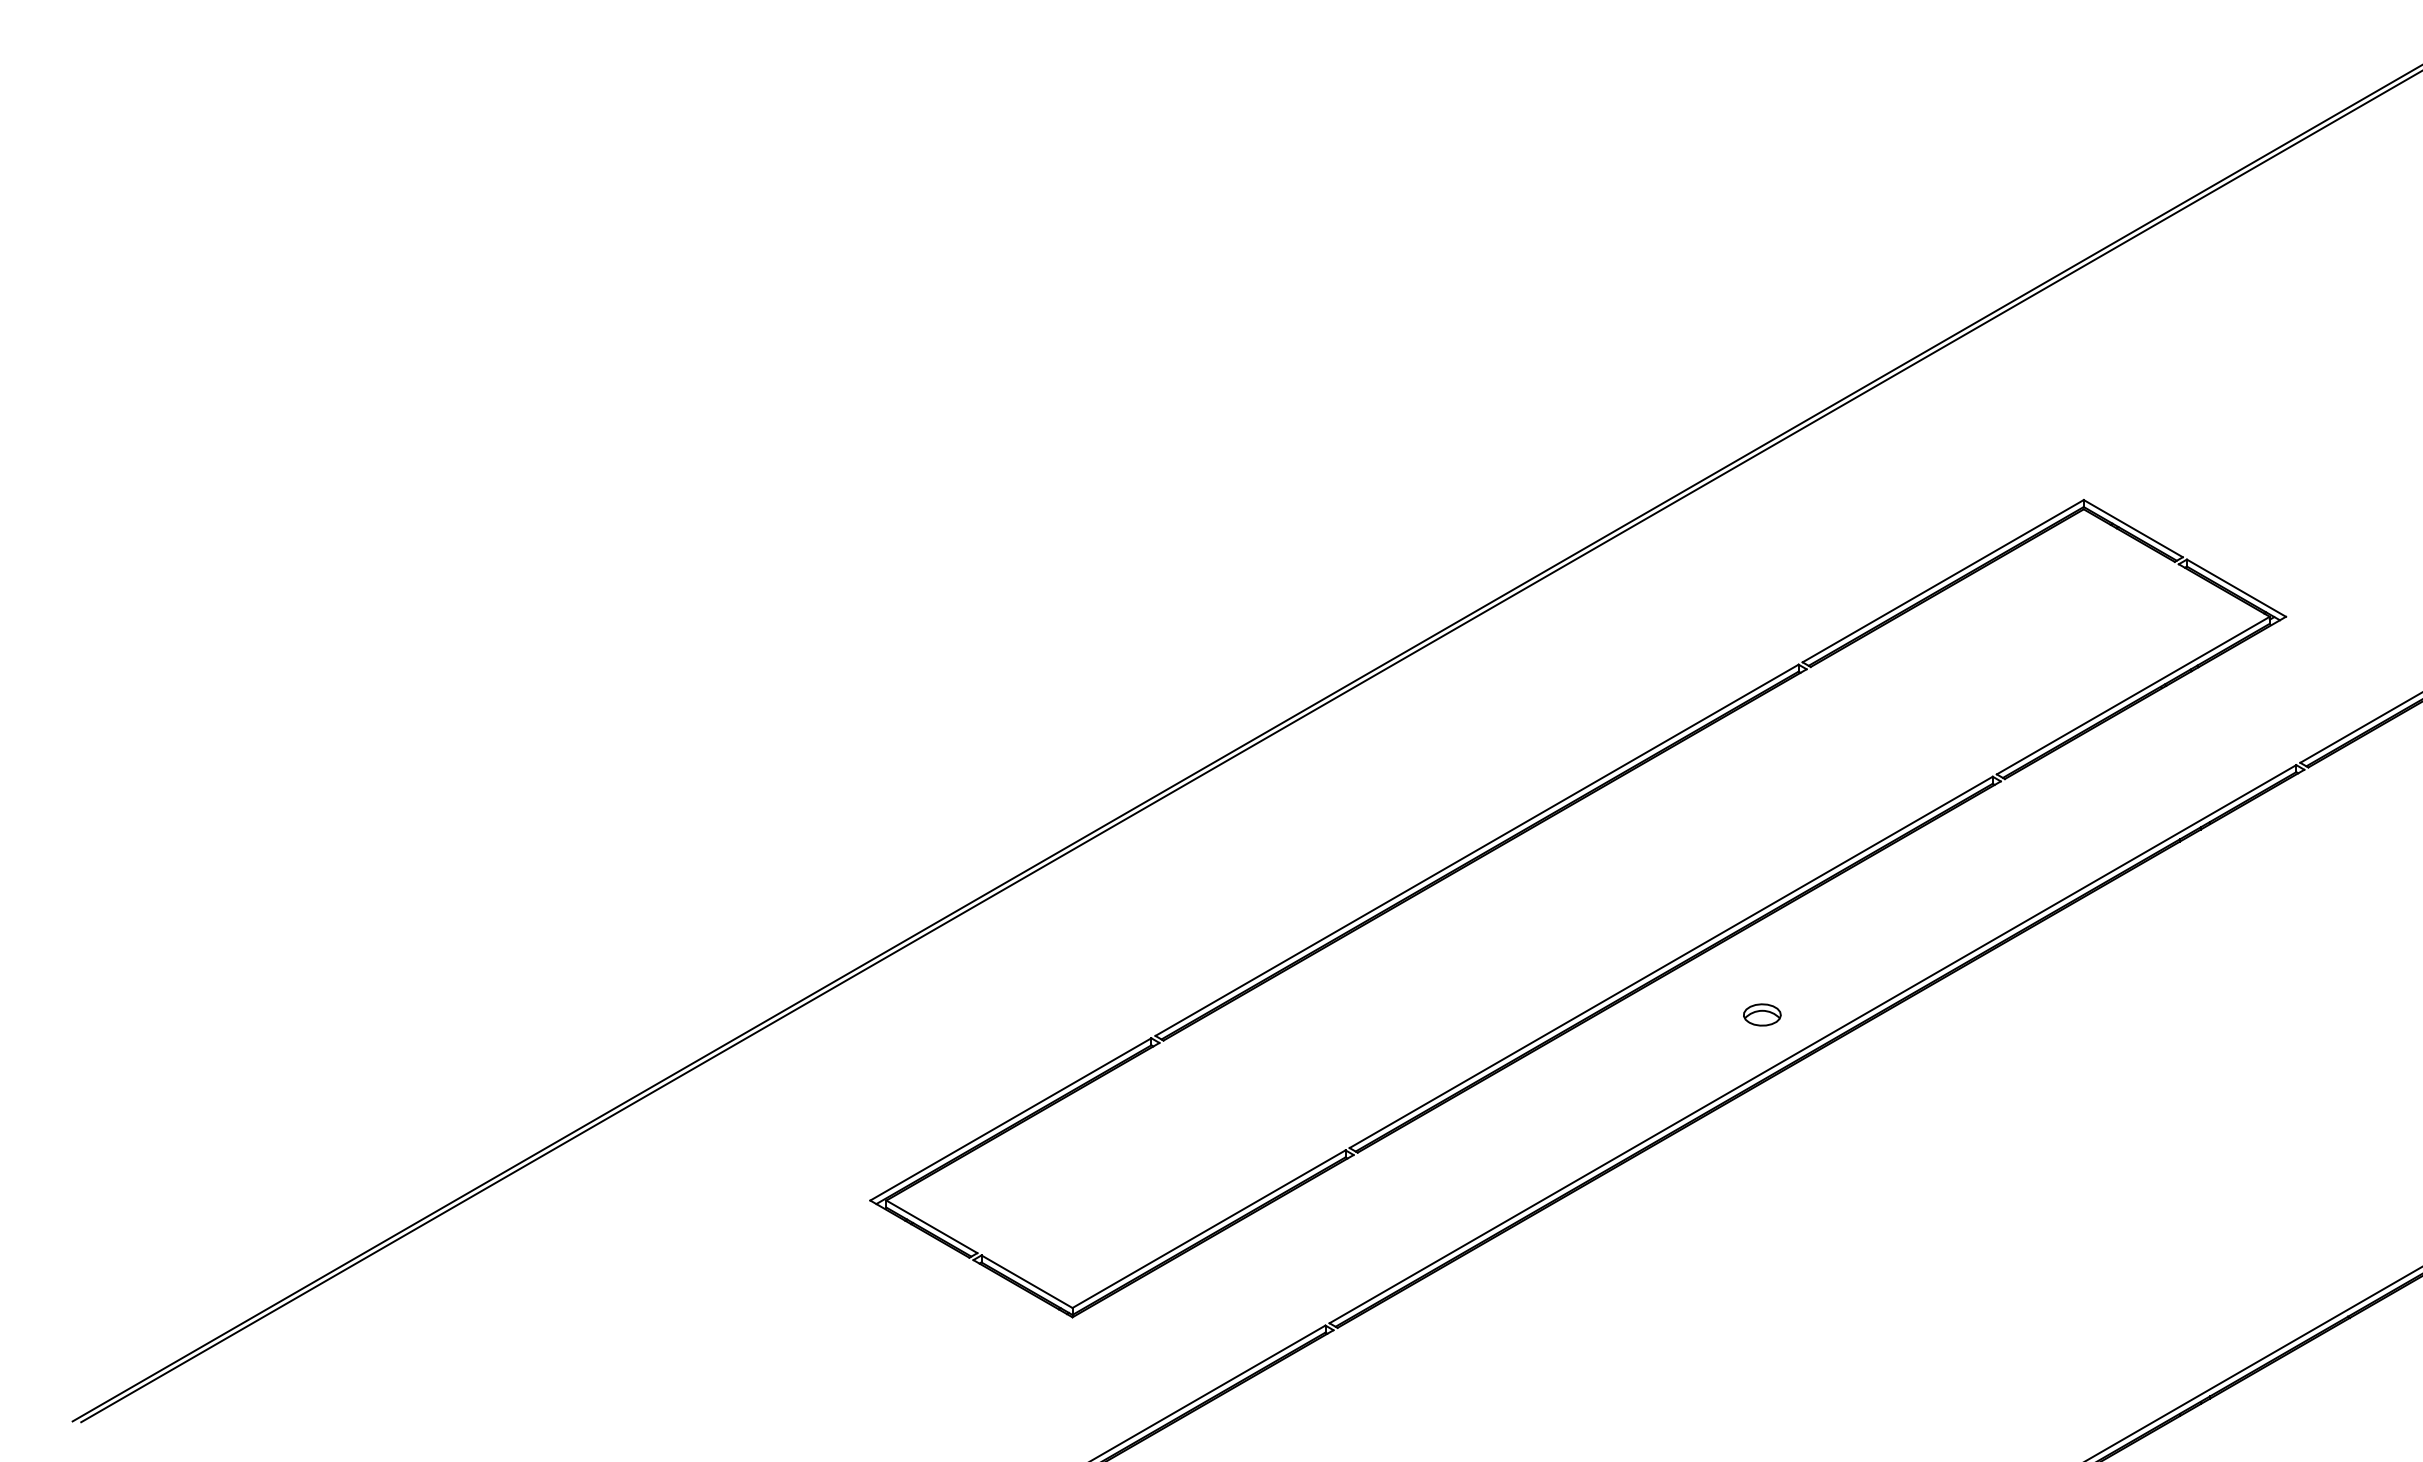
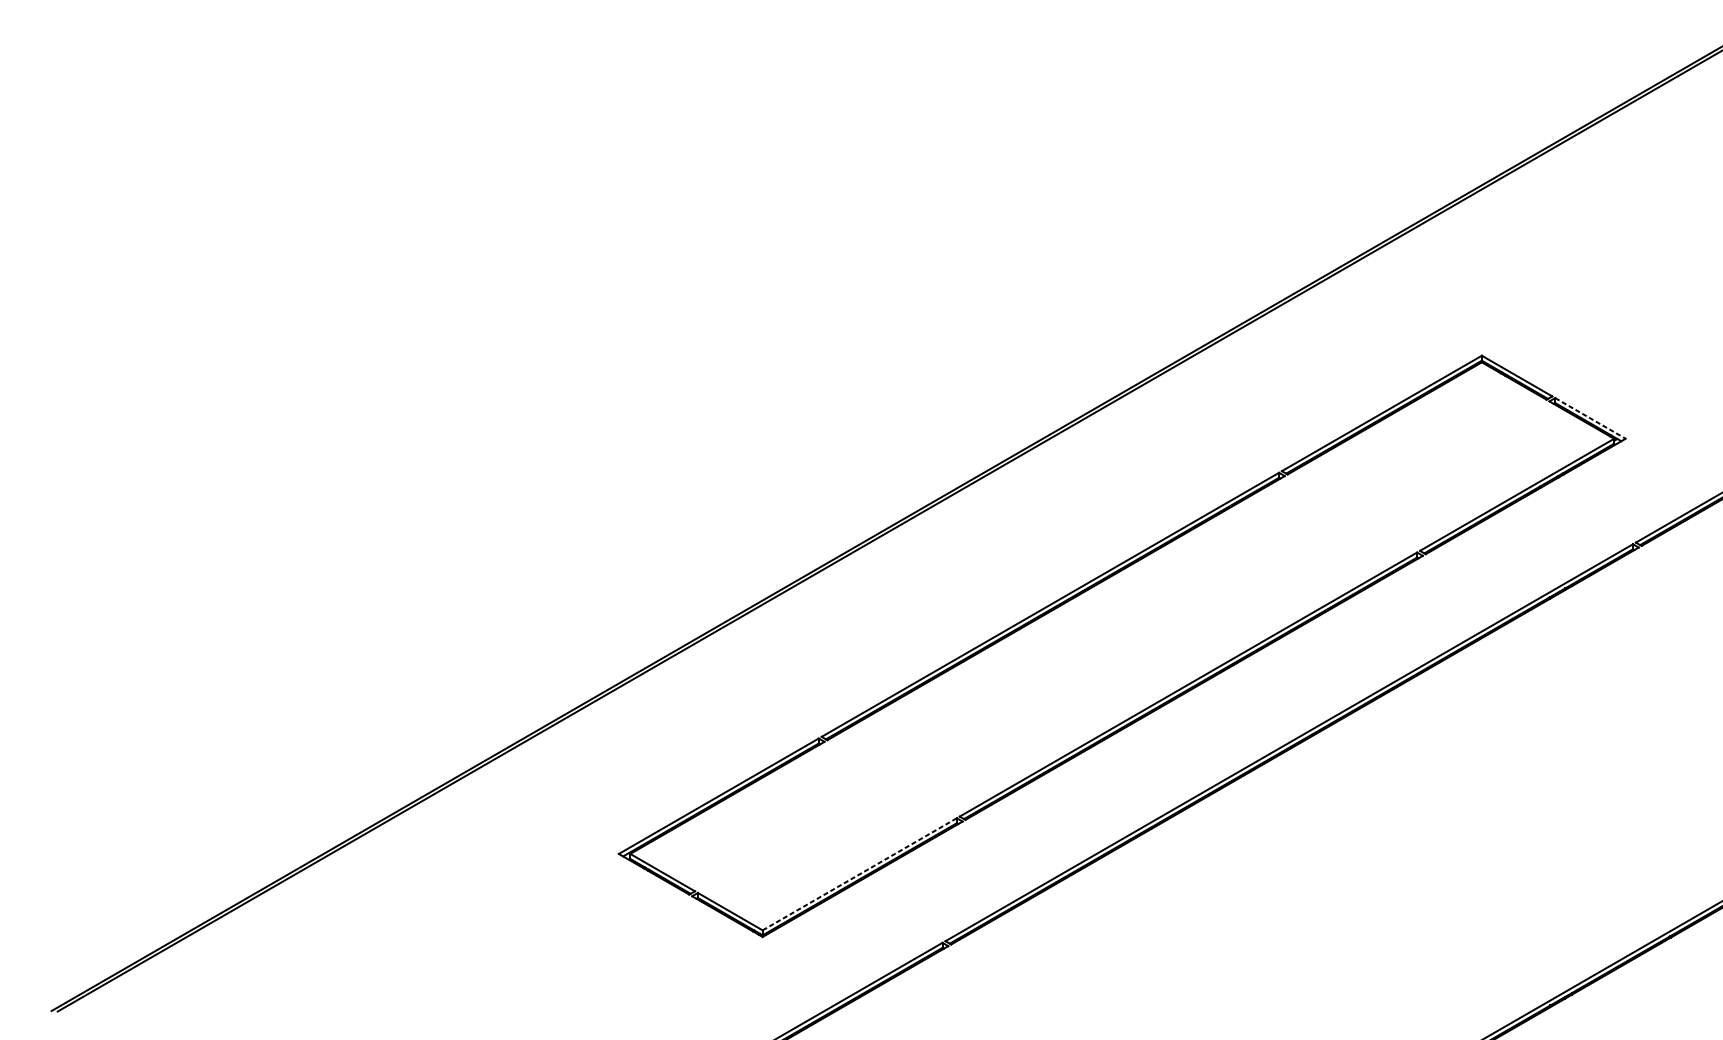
line: (2236, 588) -> (1590, 418), solid -> dashed
part: (1762, 1014) -> (1253, 721), removed
line: (1209, 1229) -> (860, 874), solid -> dashed

